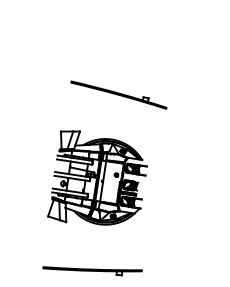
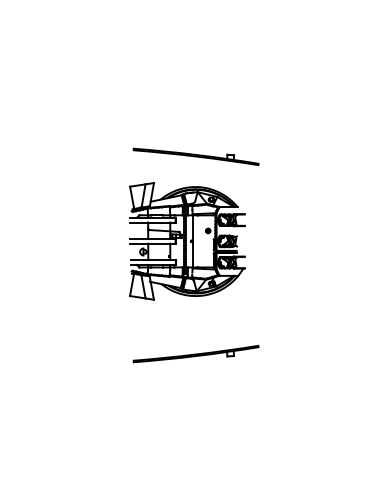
part: (118, 94) -> (195, 156), moved

